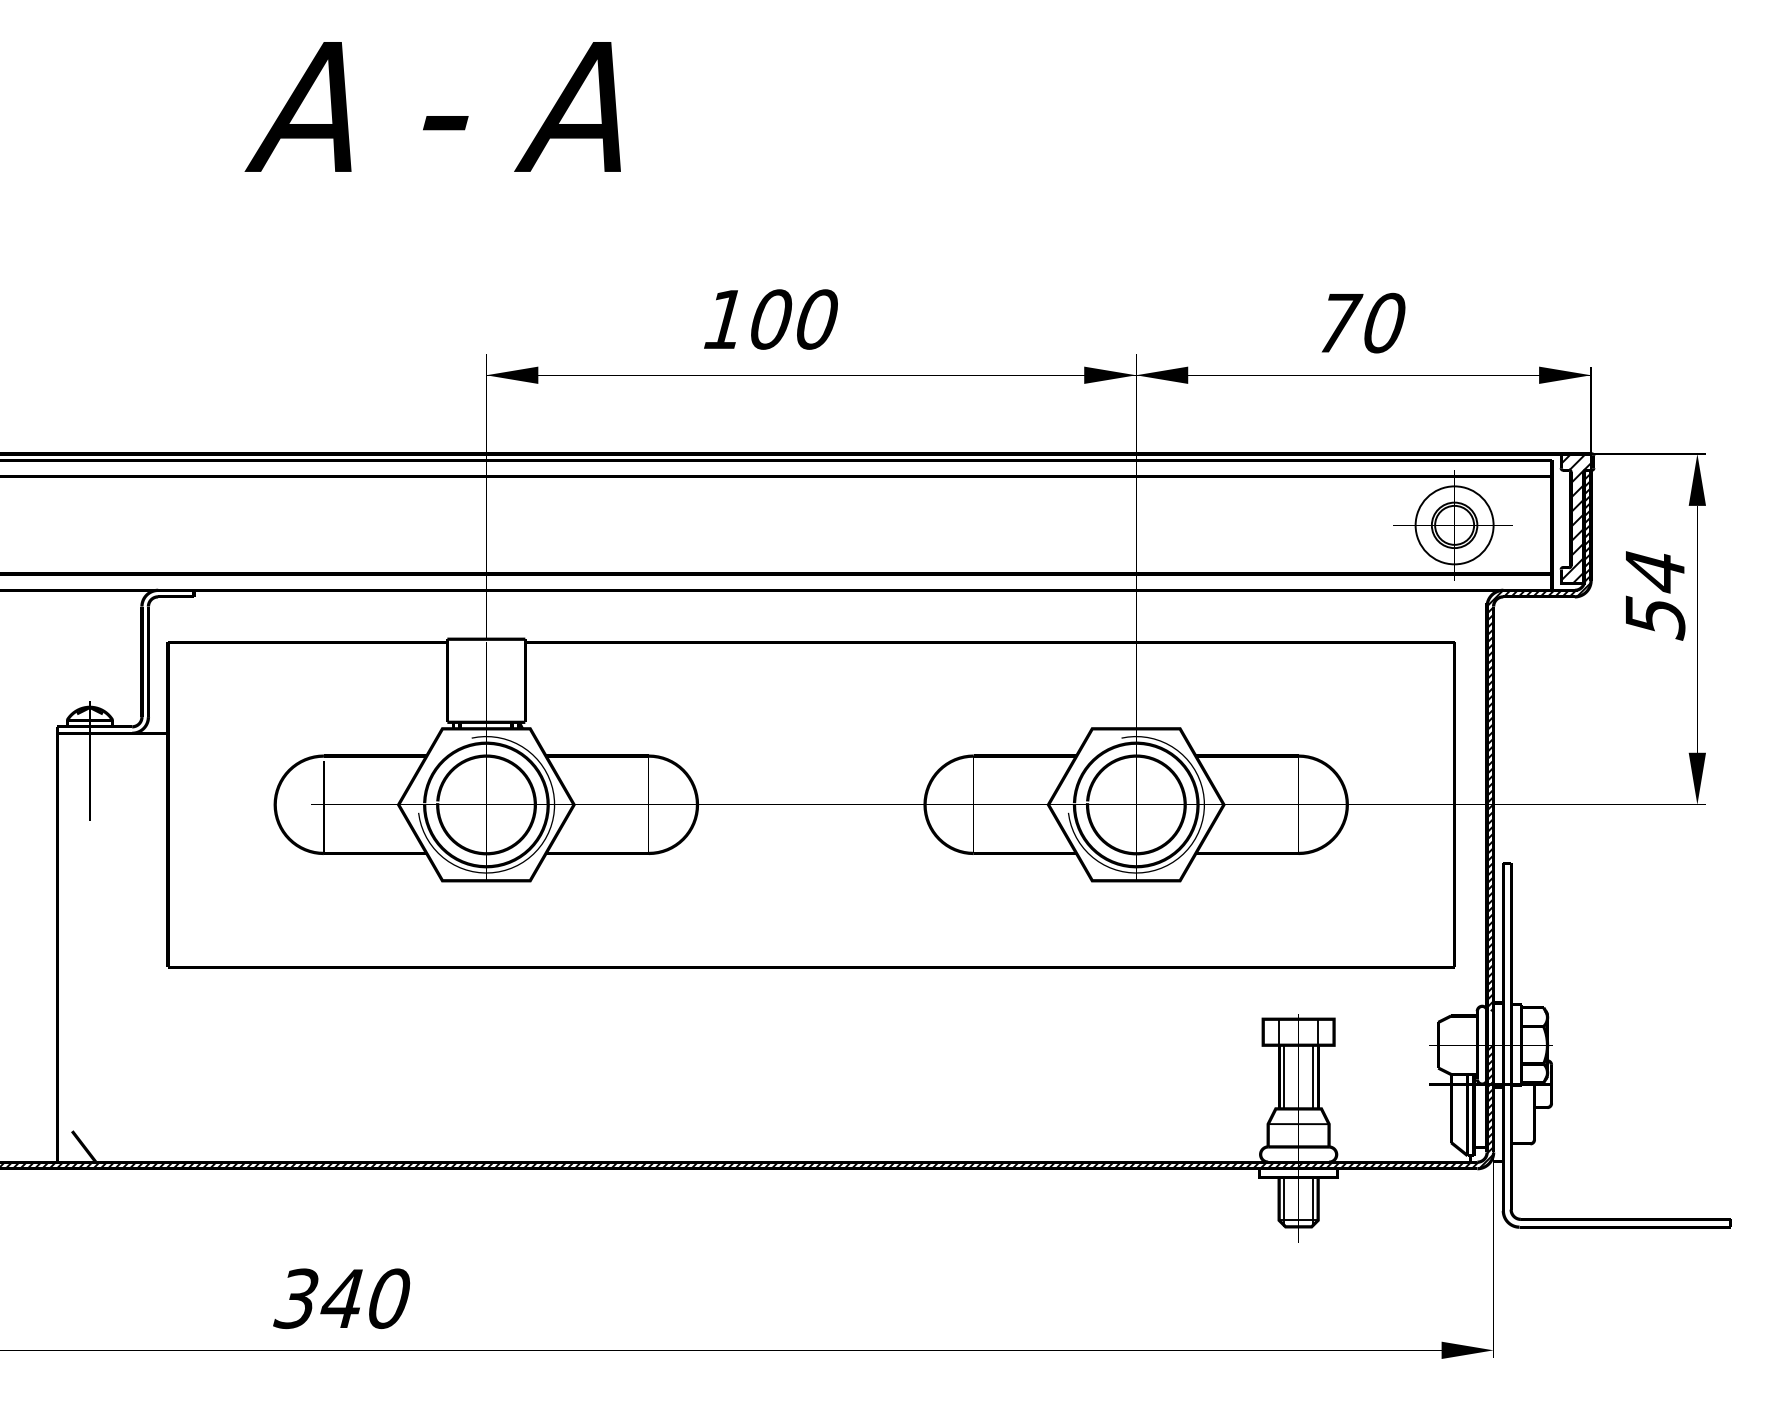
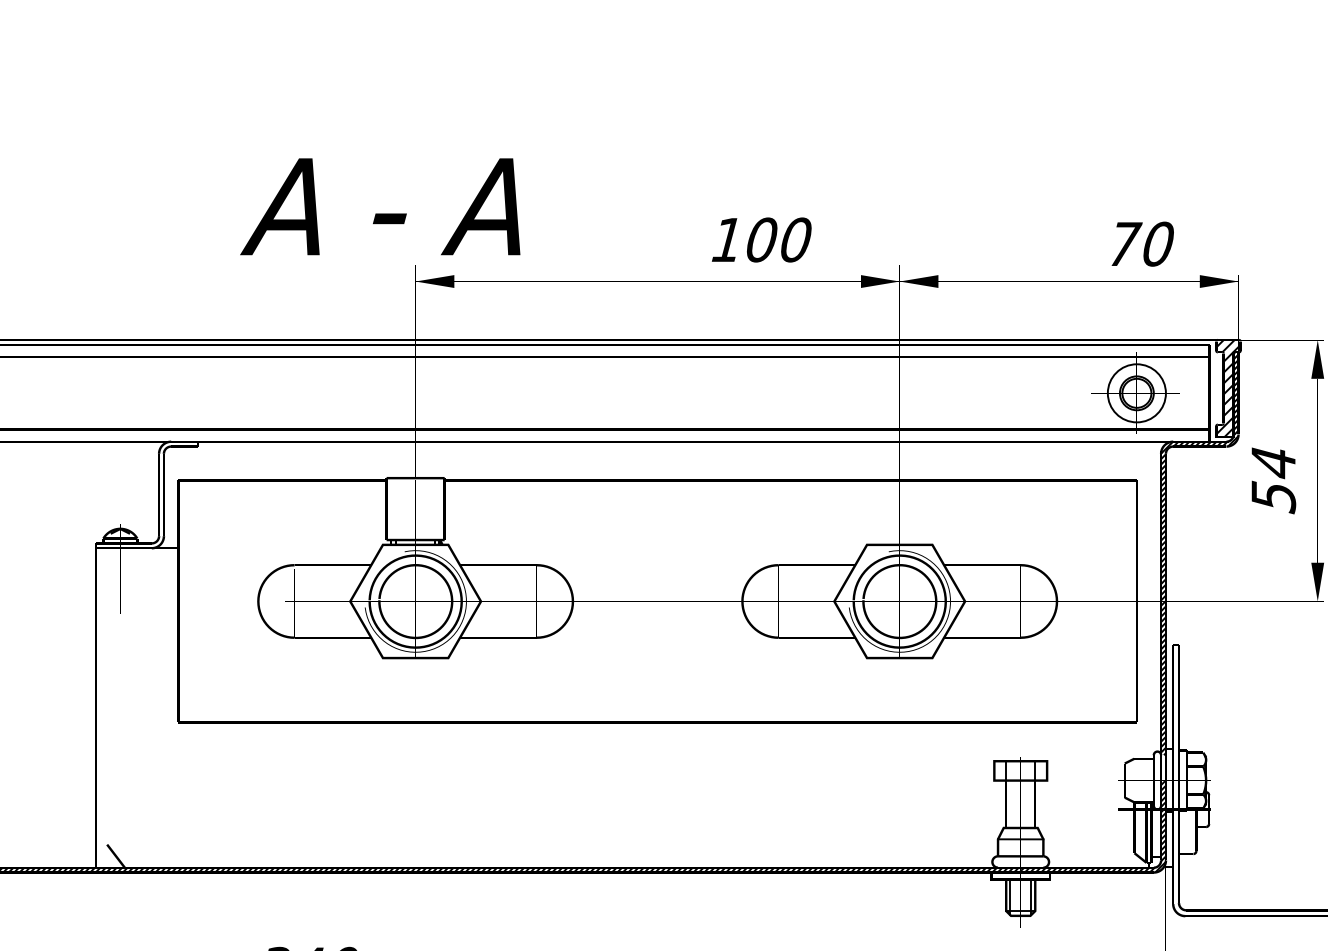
text: (432, 106) -> (379, 206), moved
text: (770, 319) -> (761, 239), moved
text: (1363, 322) -> (1142, 243), moved
text: (1655, 595) -> (1273, 480), moved
line: (1284, 1076) -> (1010, 803), removed
line: (1312, 1076) -> (1031, 803), removed

